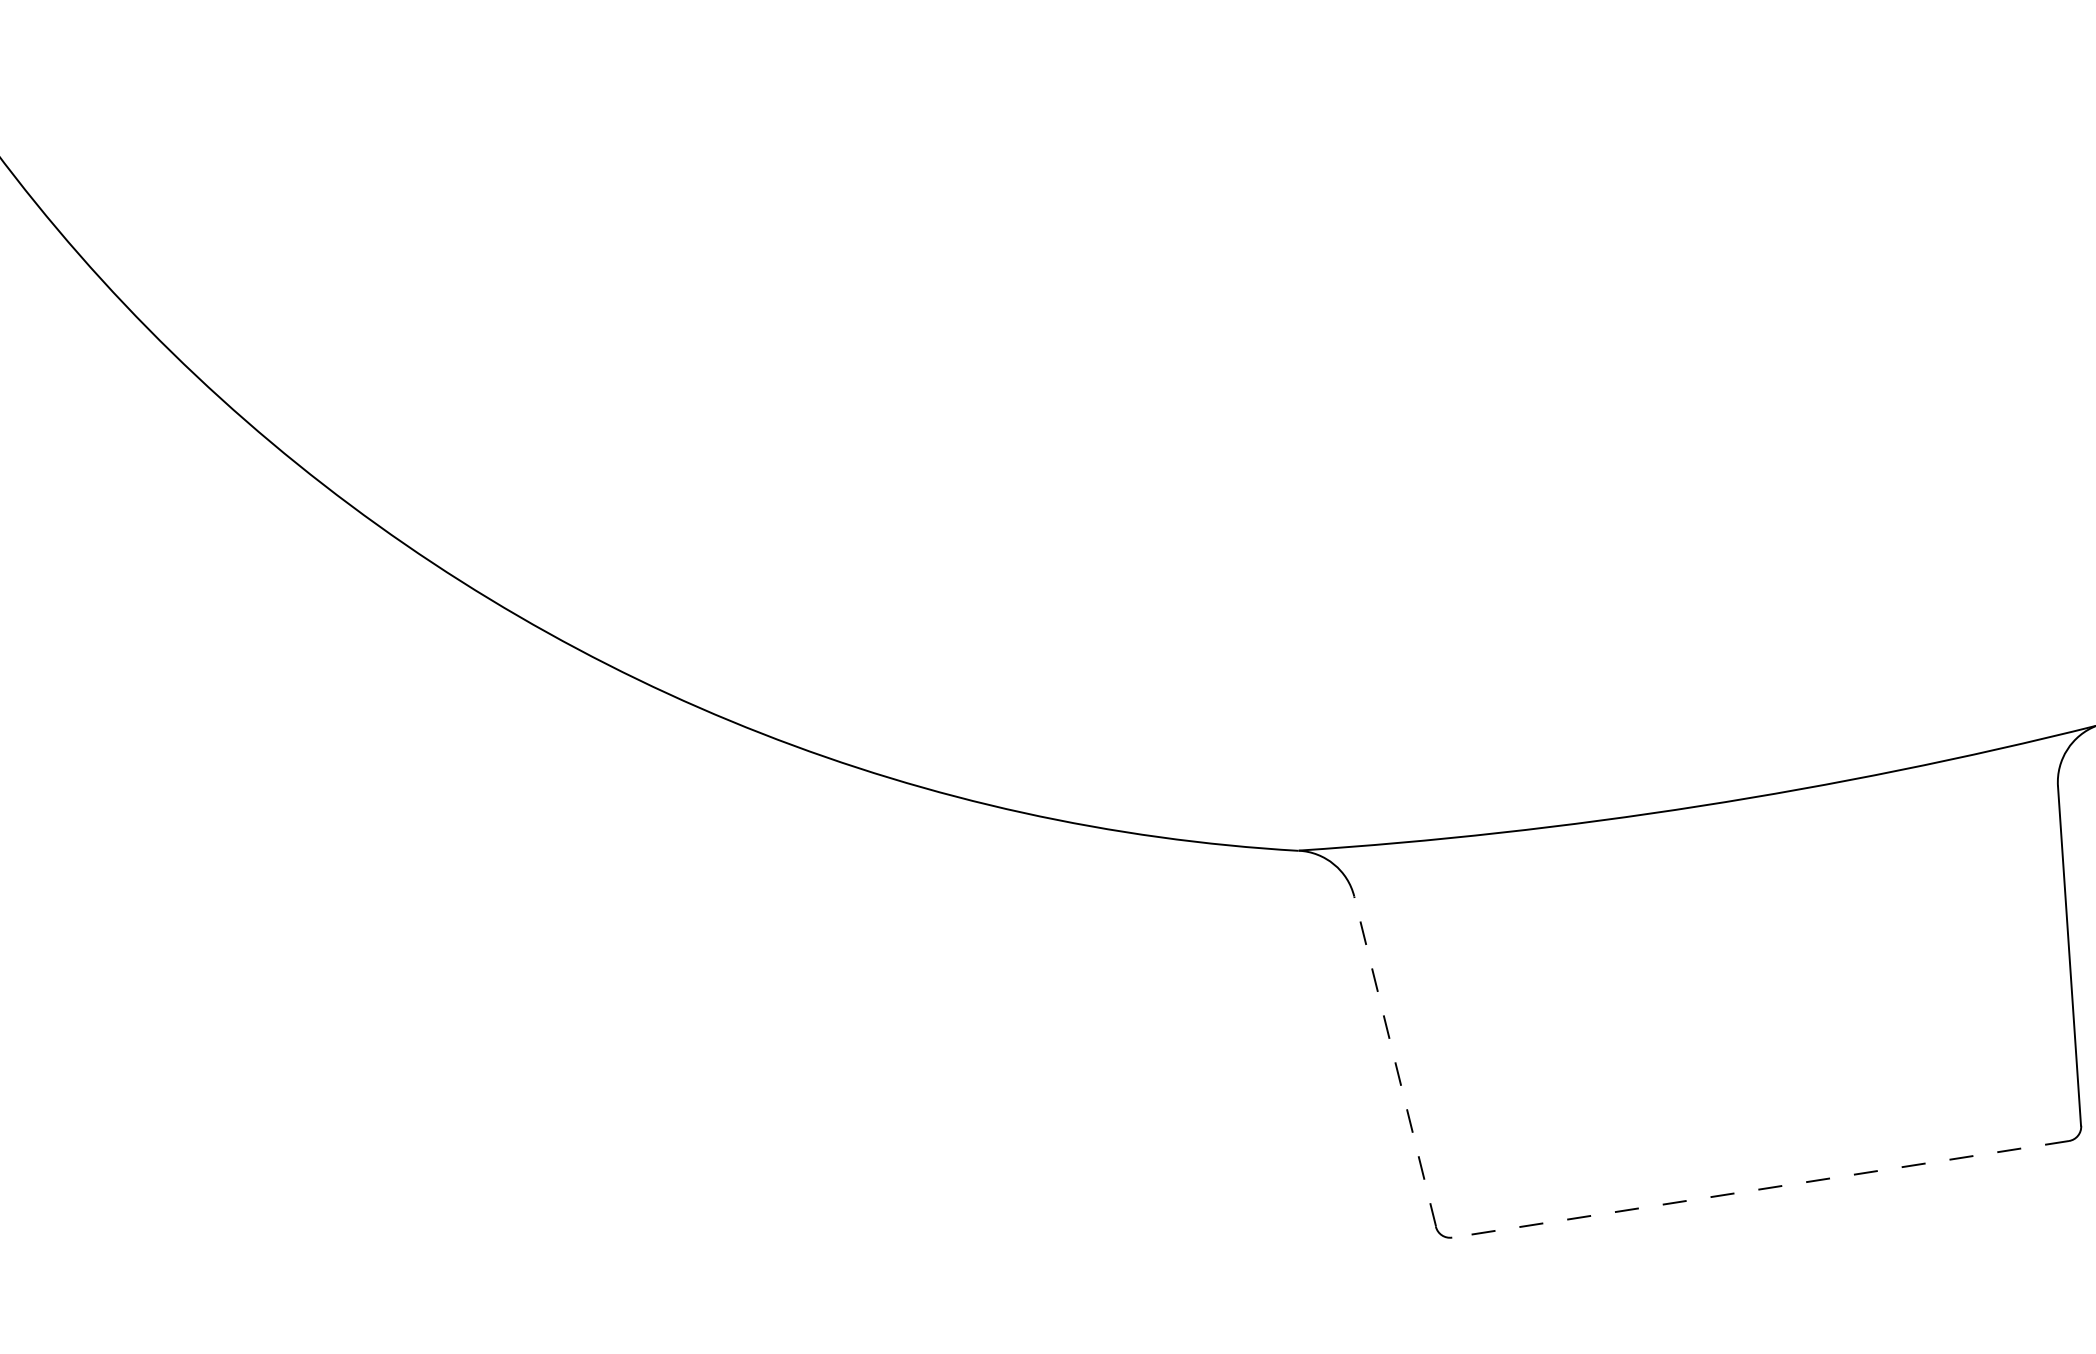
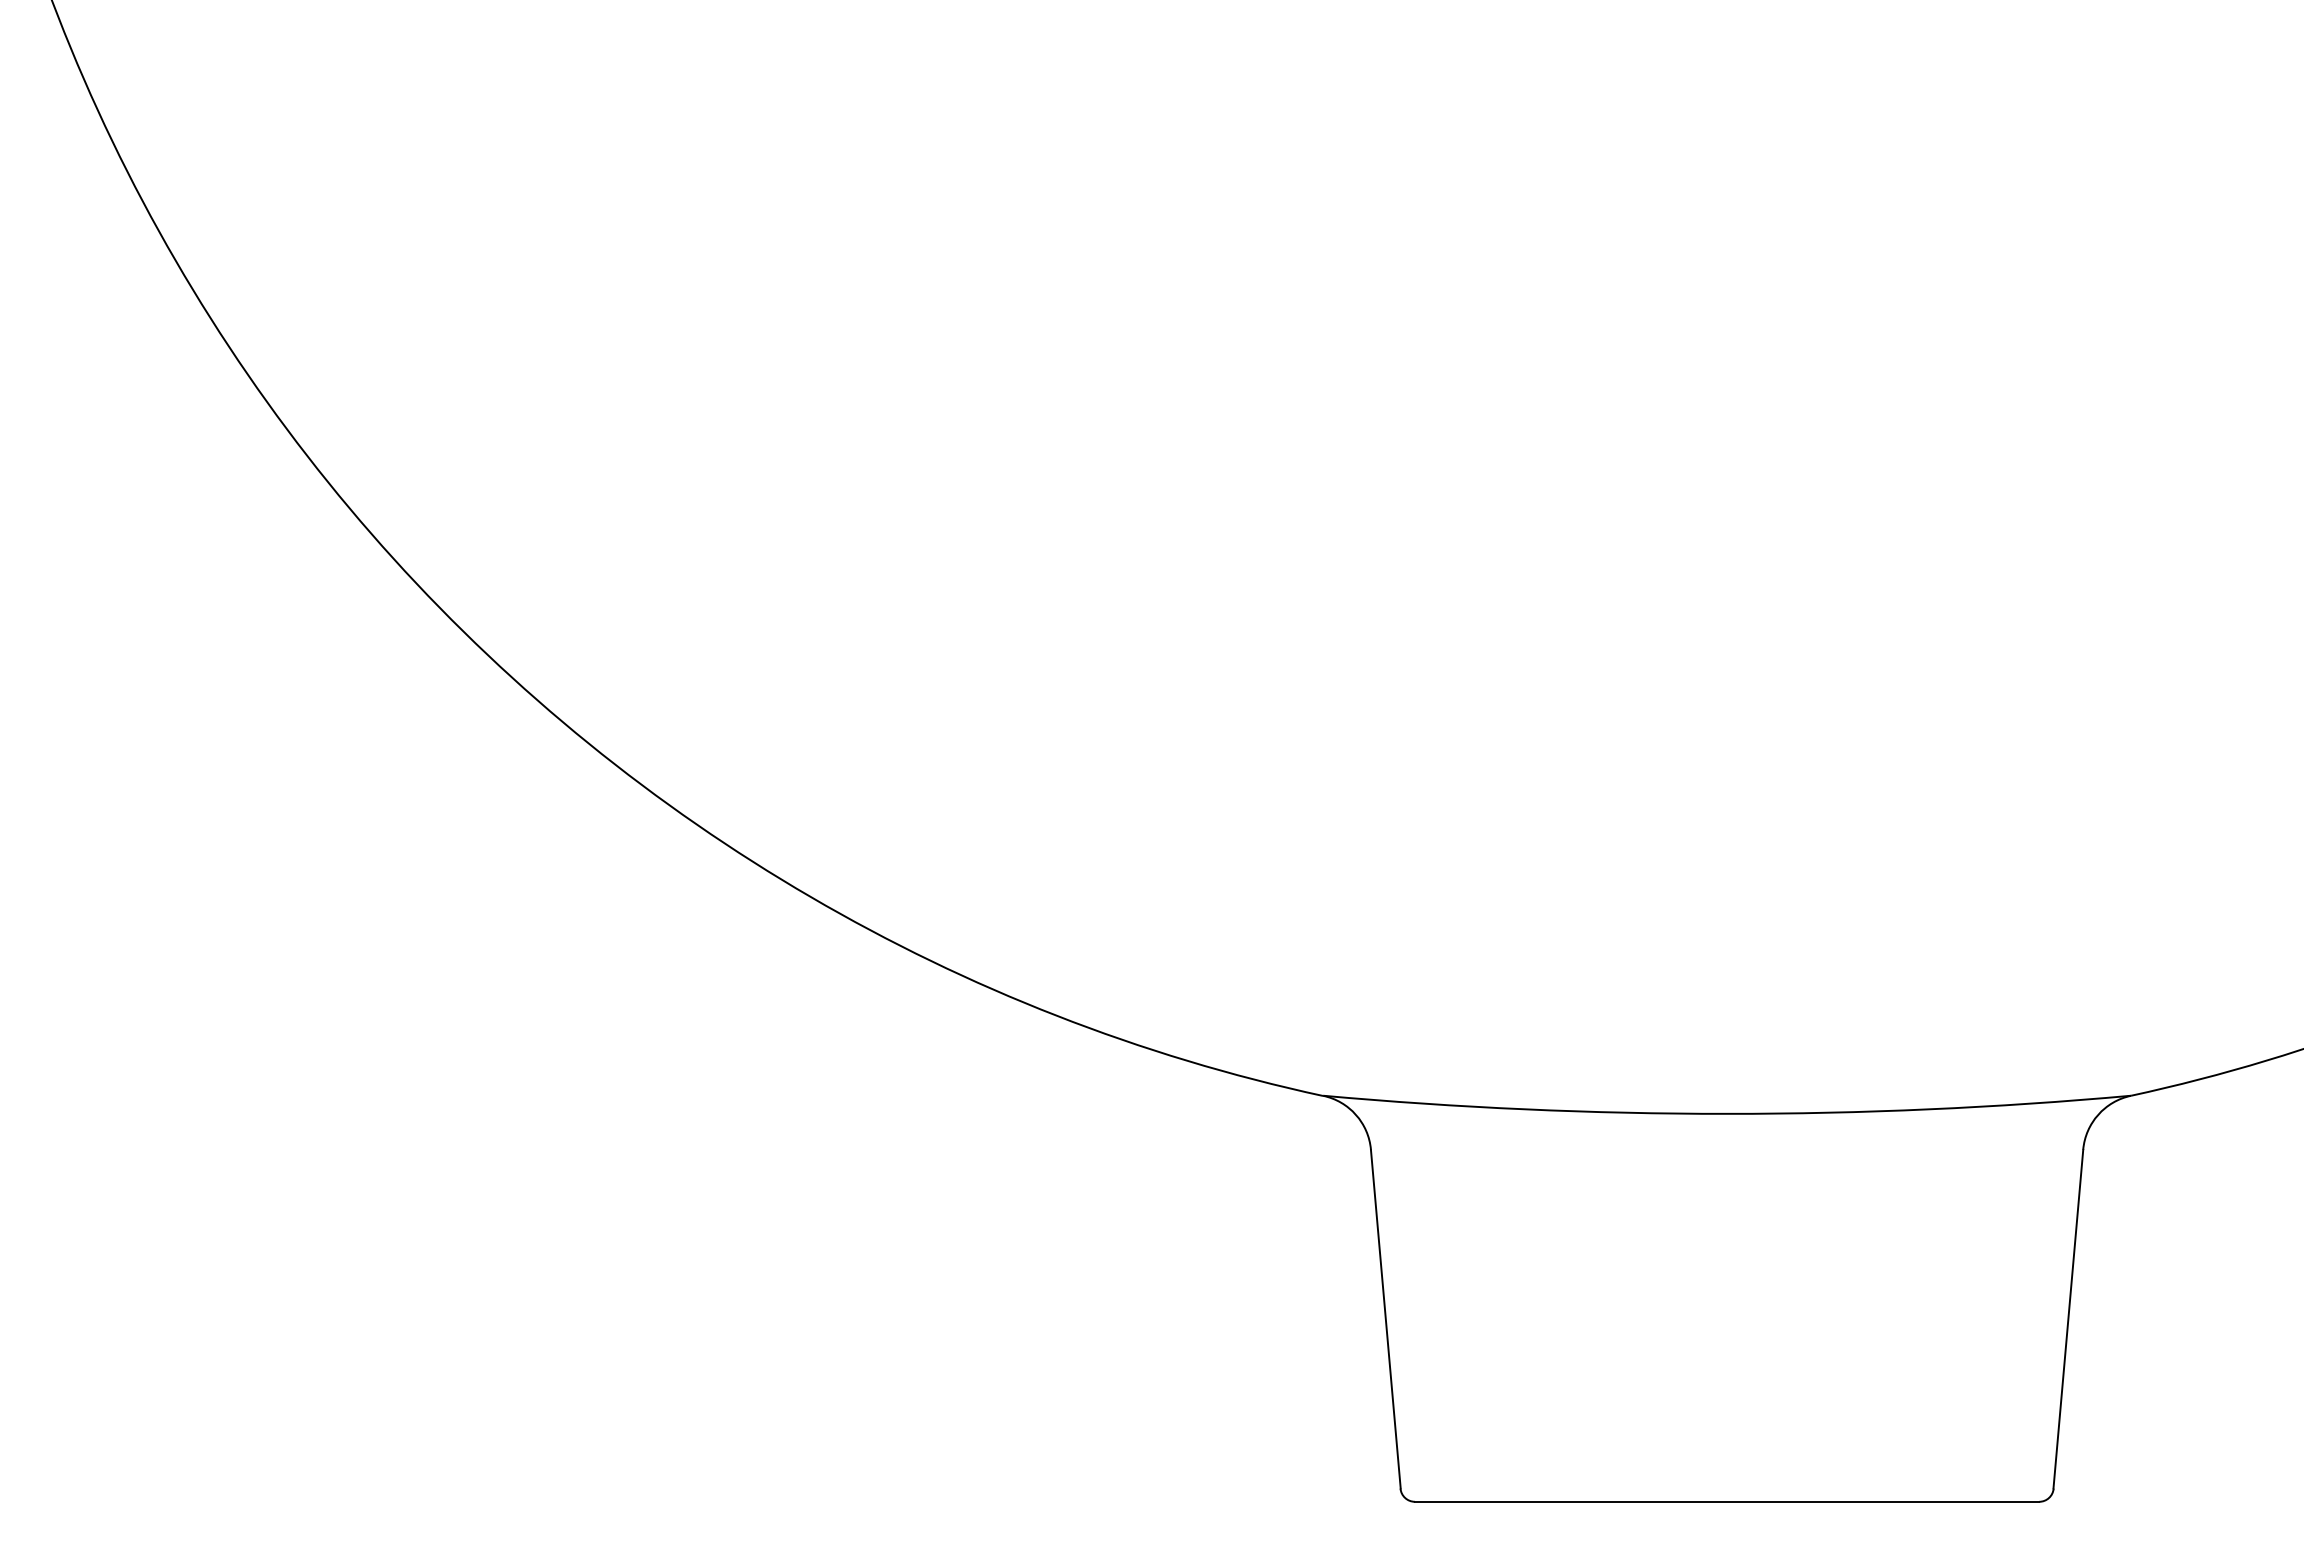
line: (1394, 1062) -> (1385, 1319), dashed -> solid
line: (1759, 1189) -> (1726, 1501), dashed -> solid

